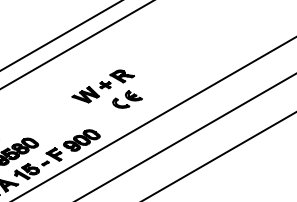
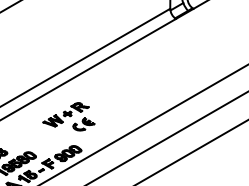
part: (106, 88) -> (68, 116), moved

